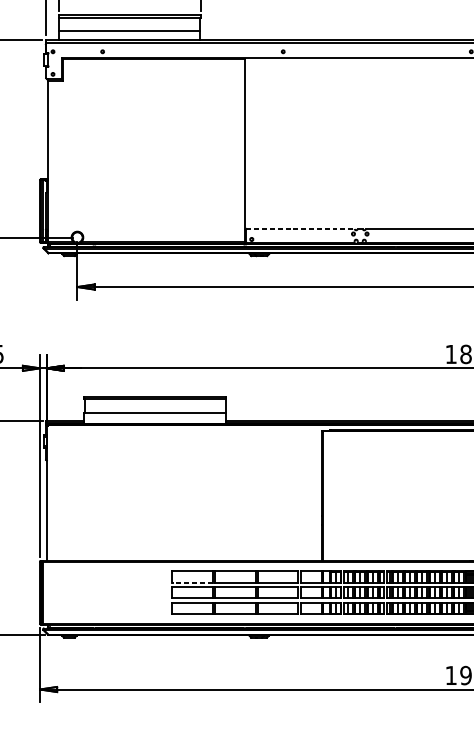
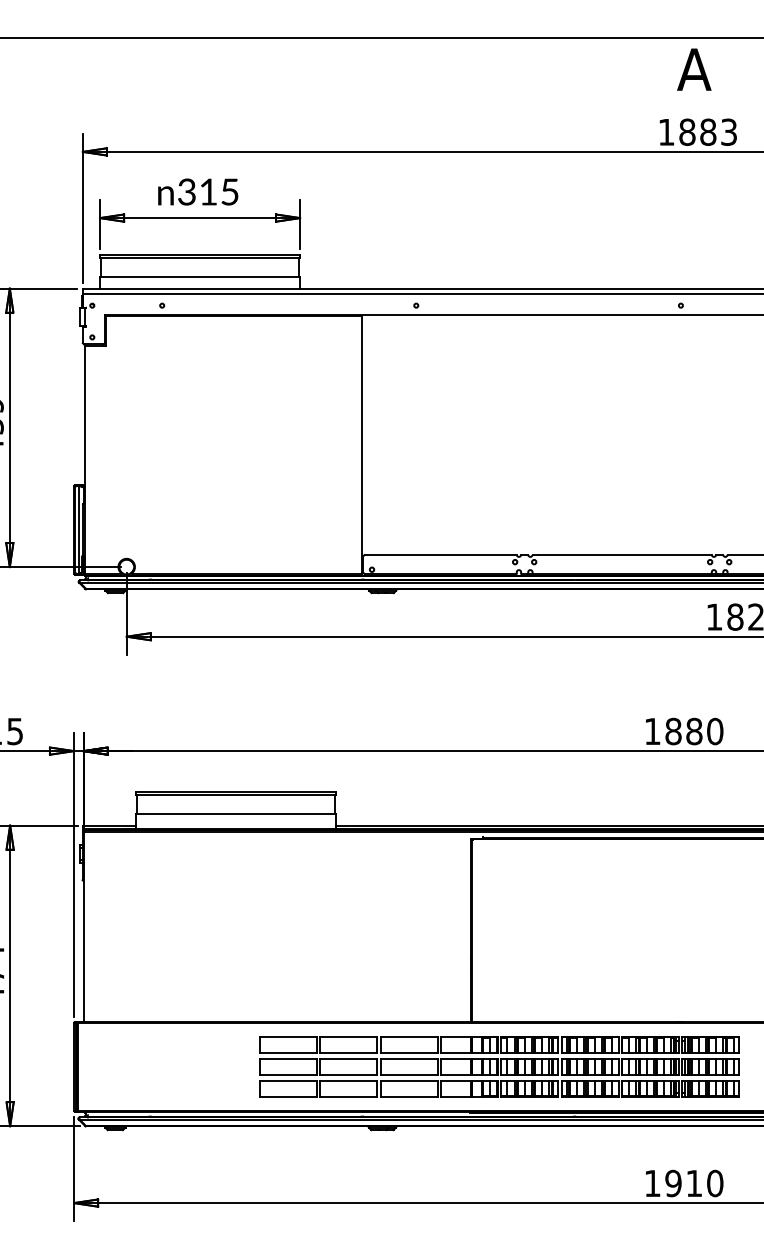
line: (301, 229) -> (441, 555), dashed -> solid
line: (192, 582) -> (288, 1052), dashed -> solid

